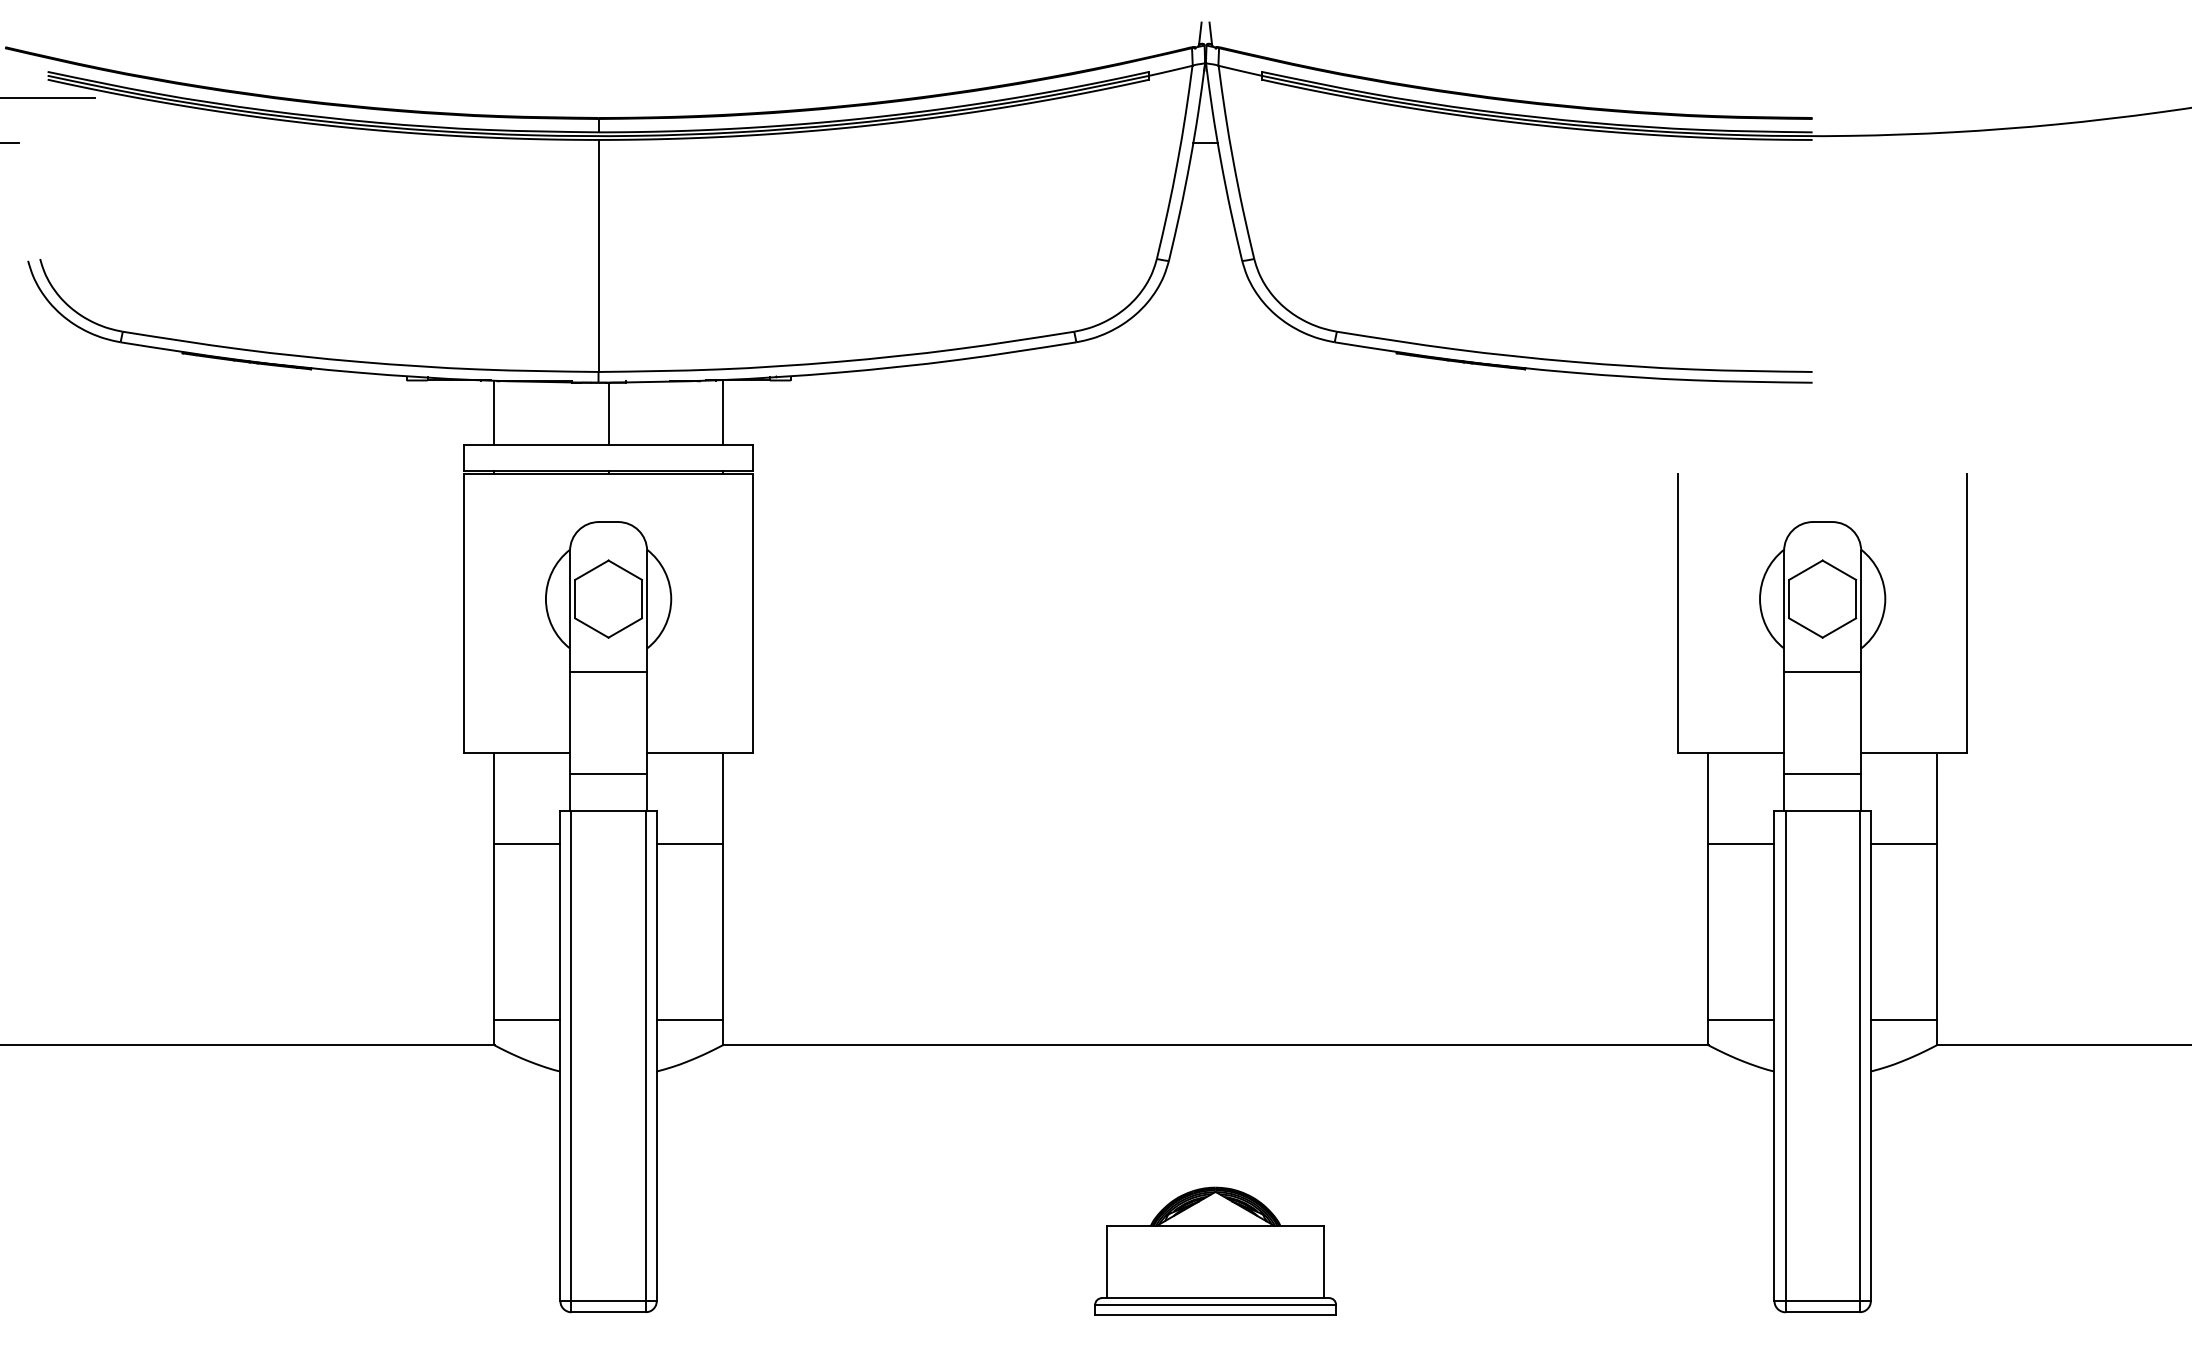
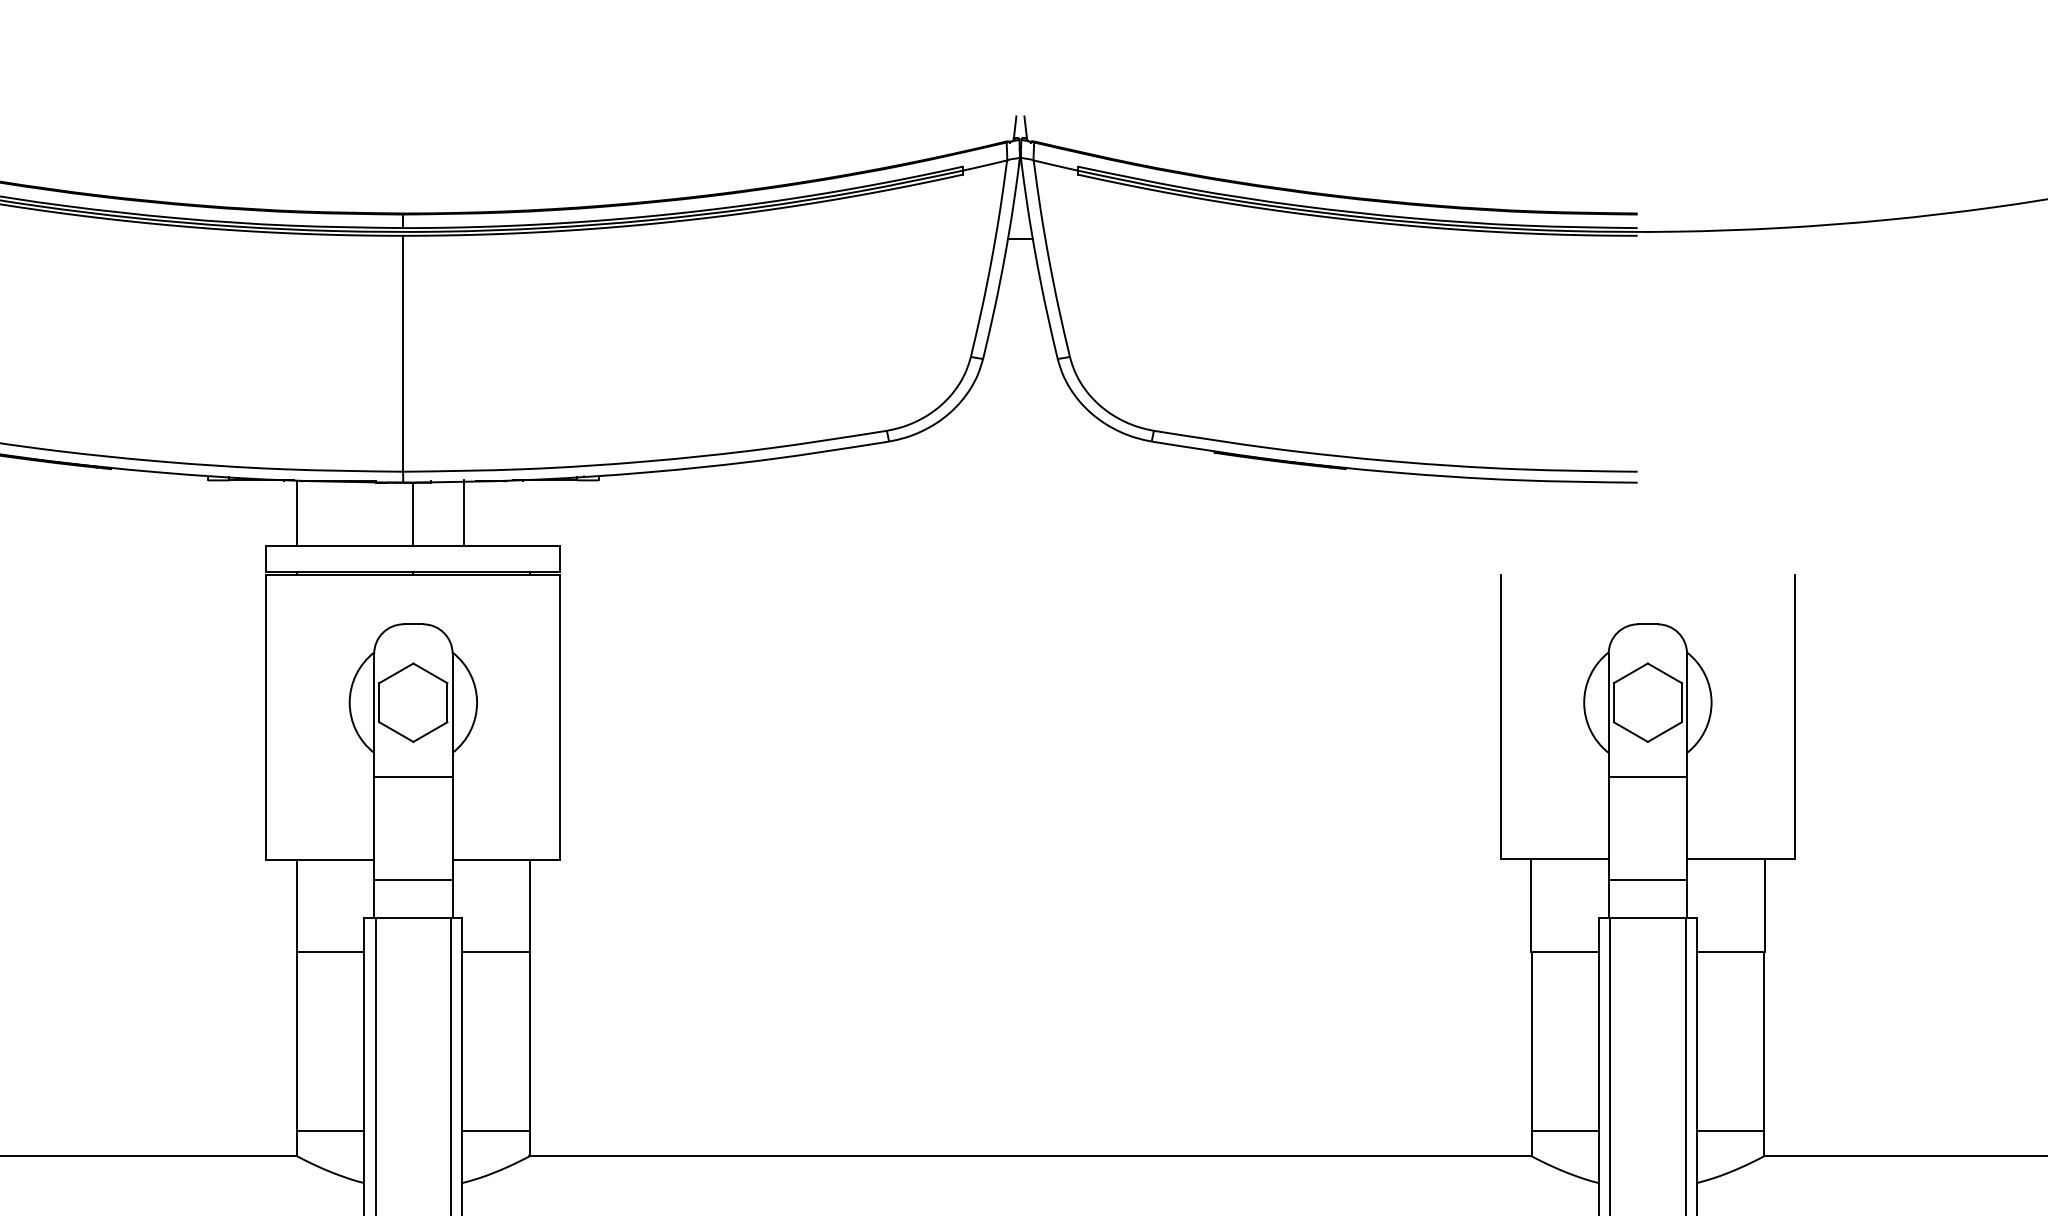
line: (723, 412) -> (464, 512), moved

